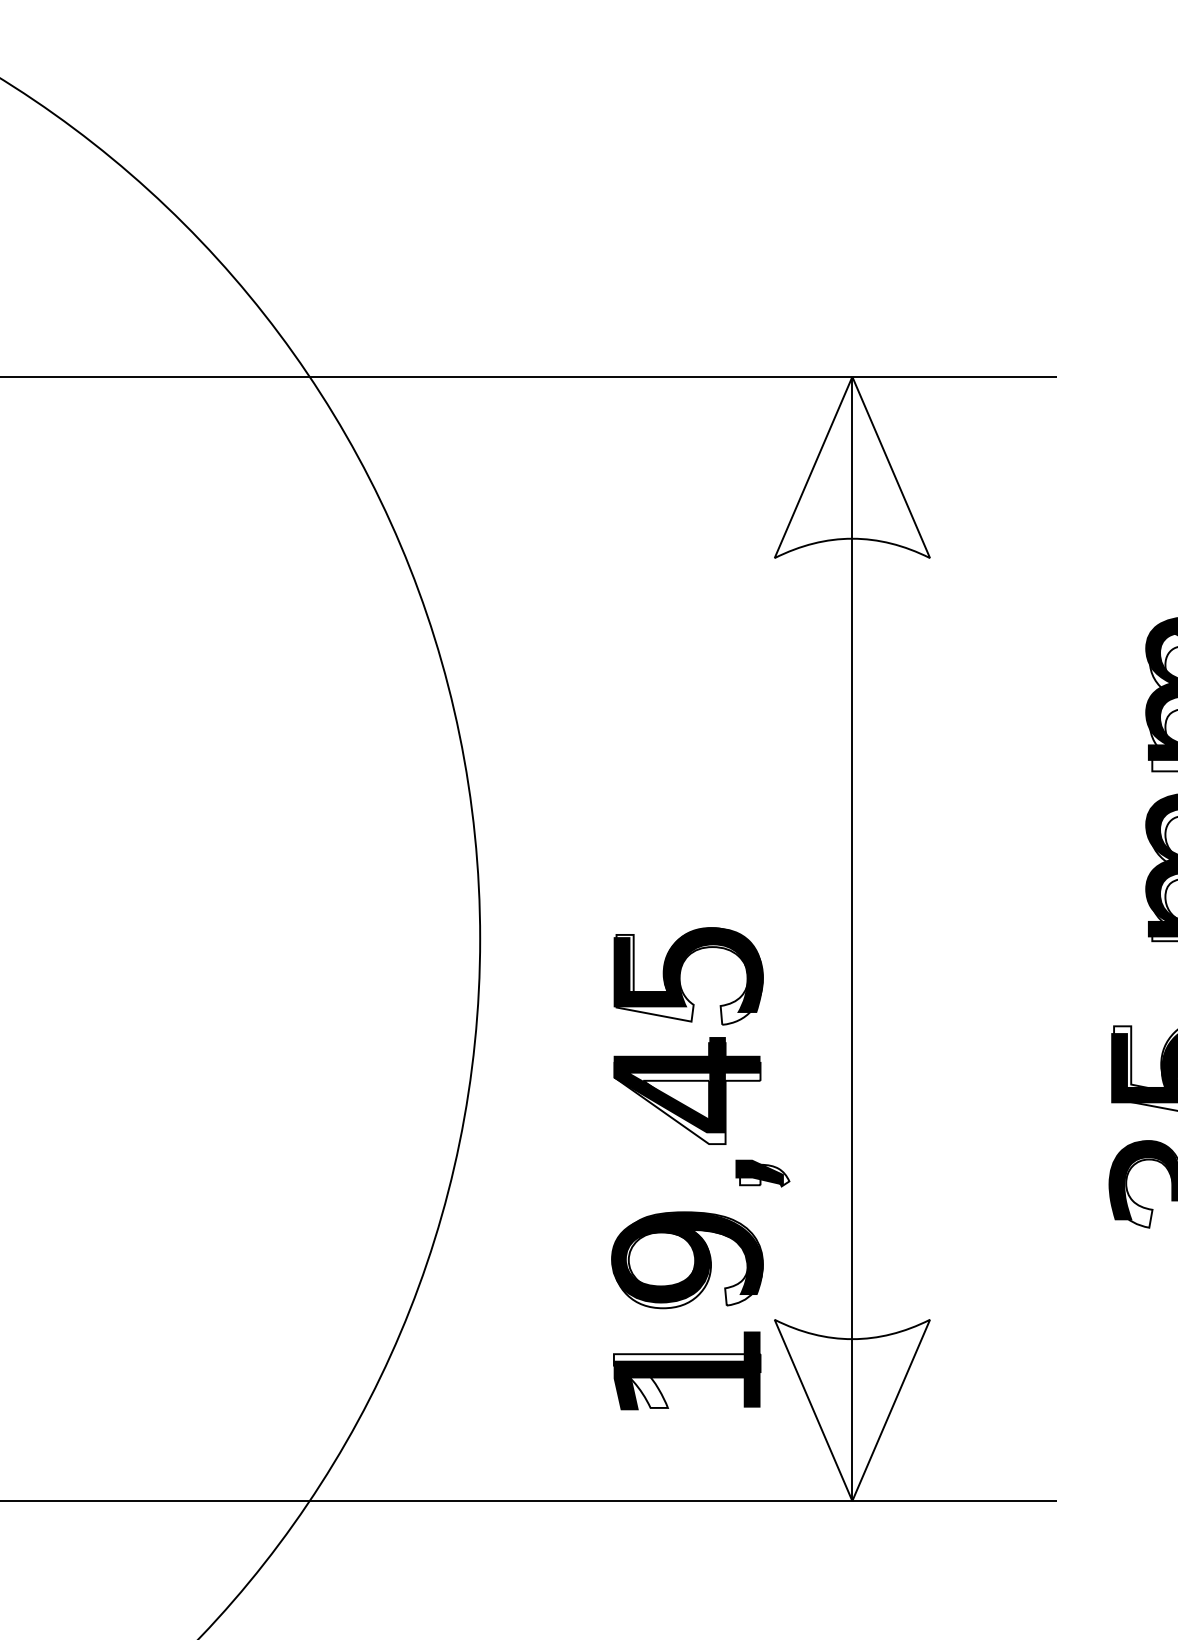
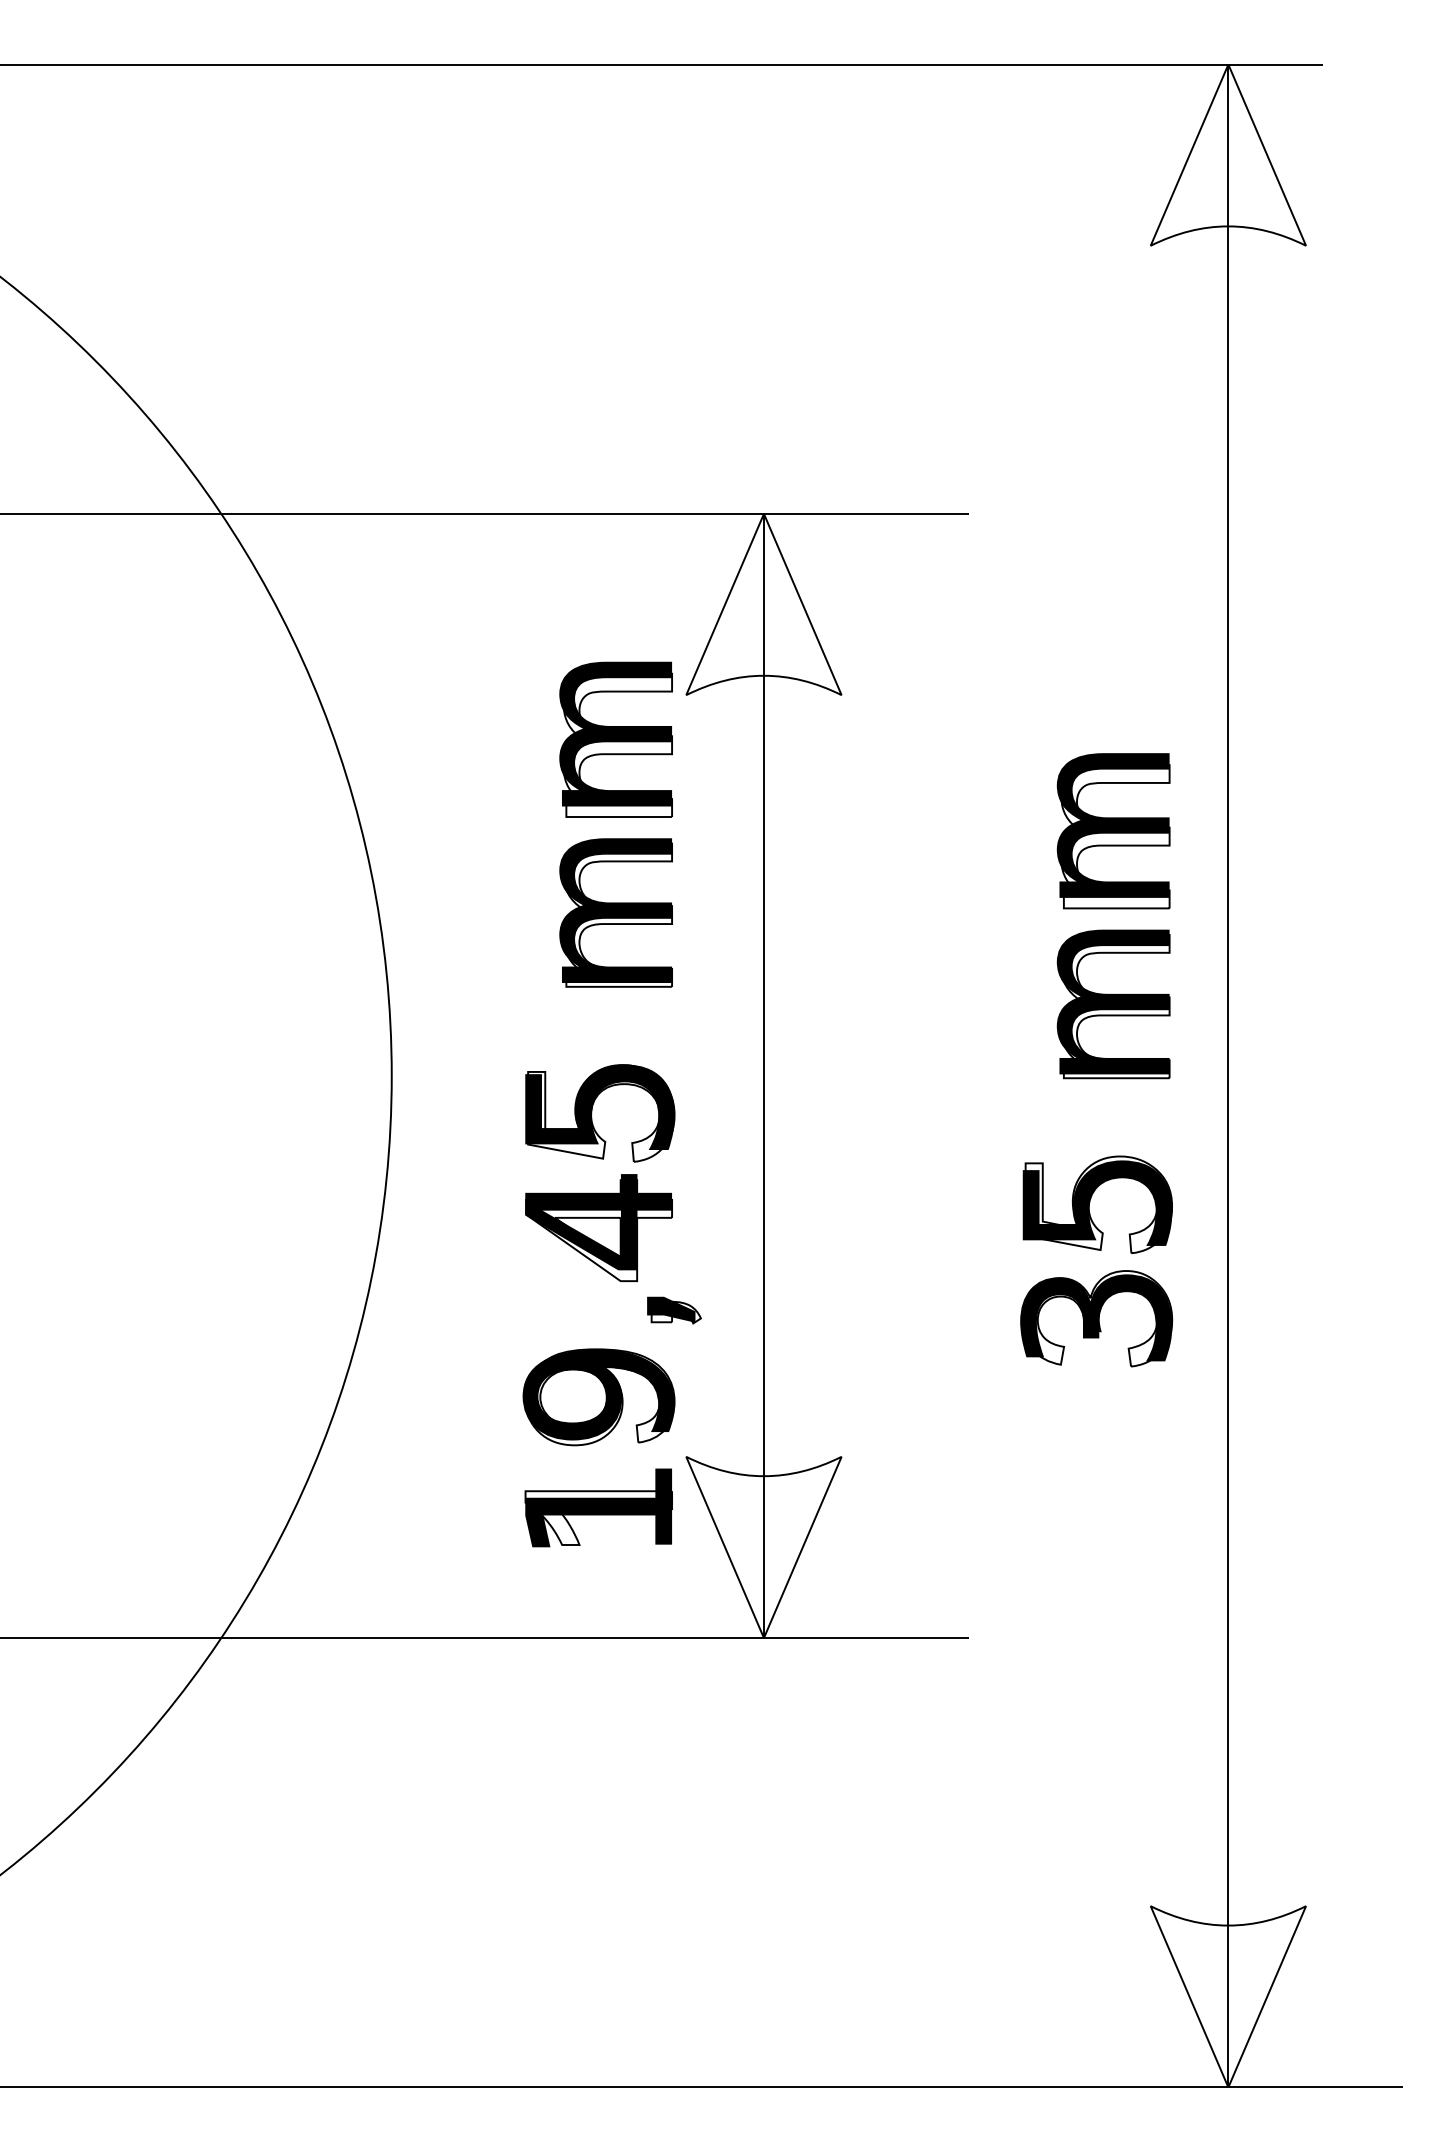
part: (703, 680) -> (615, 817), added

